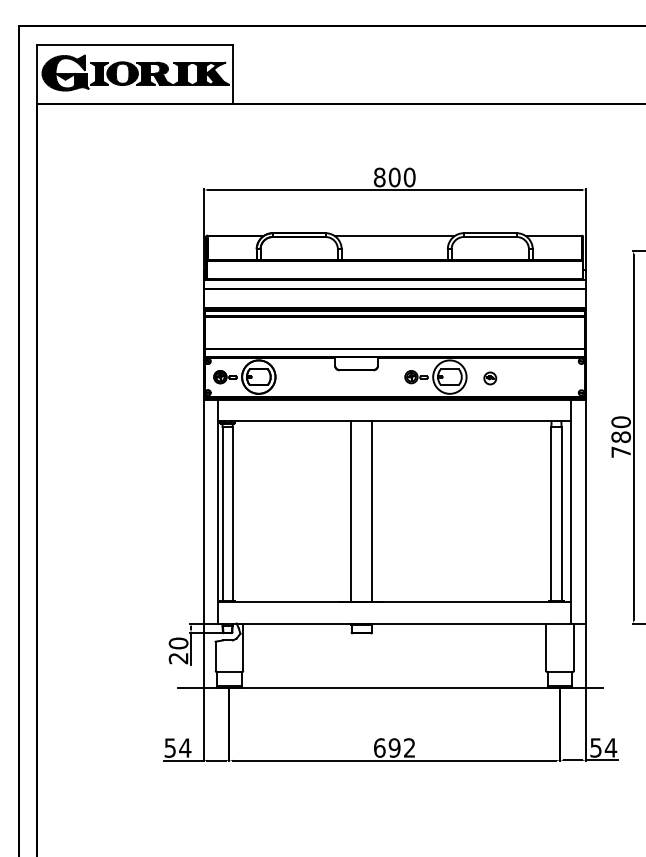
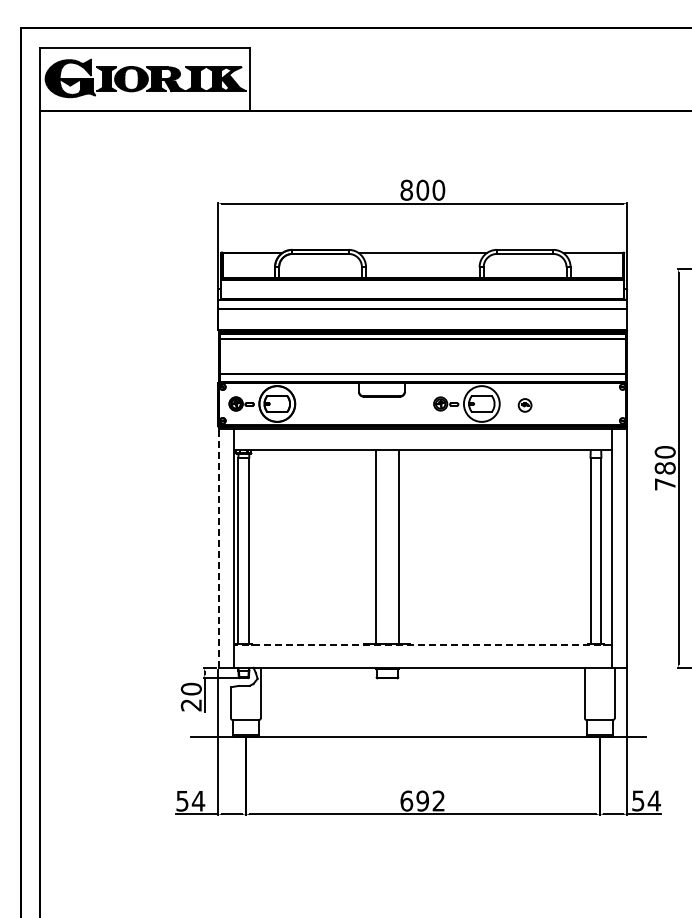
line: (203, 511) -> (218, 547), solid -> dashed
line: (394, 601) -> (422, 644), solid -> dashed

